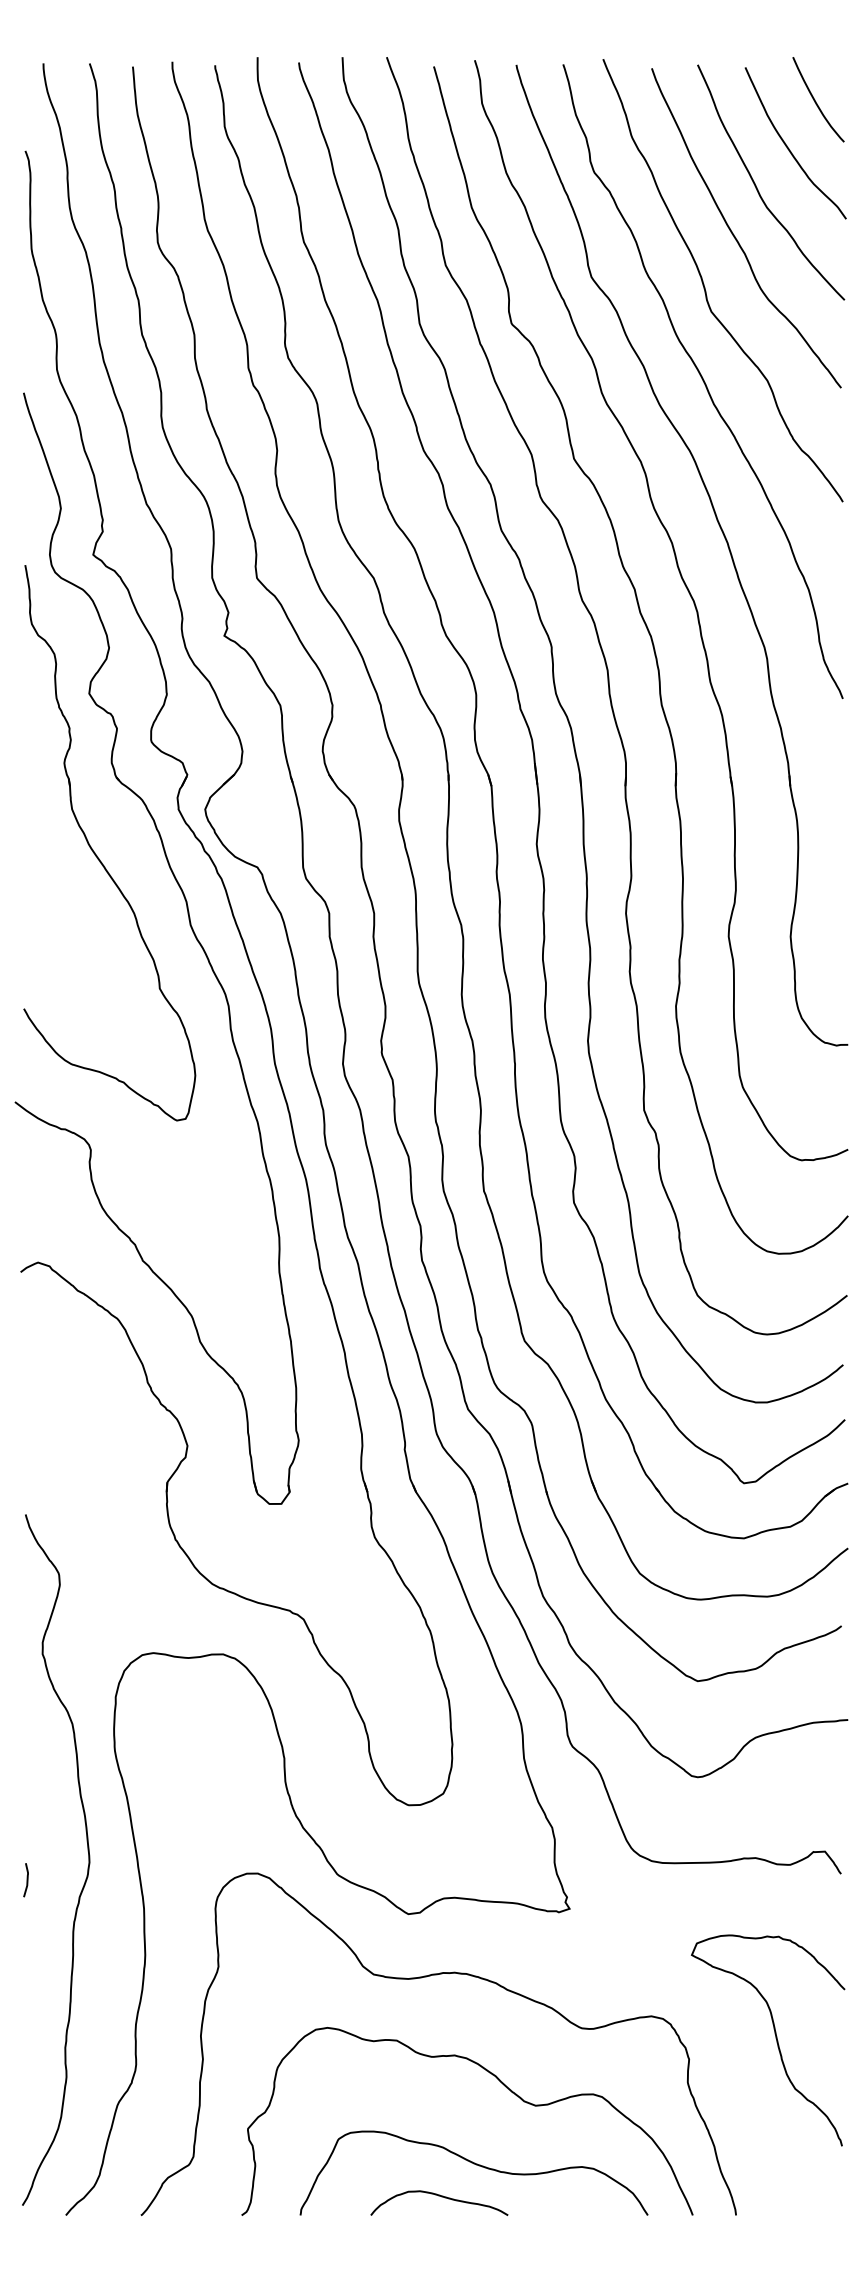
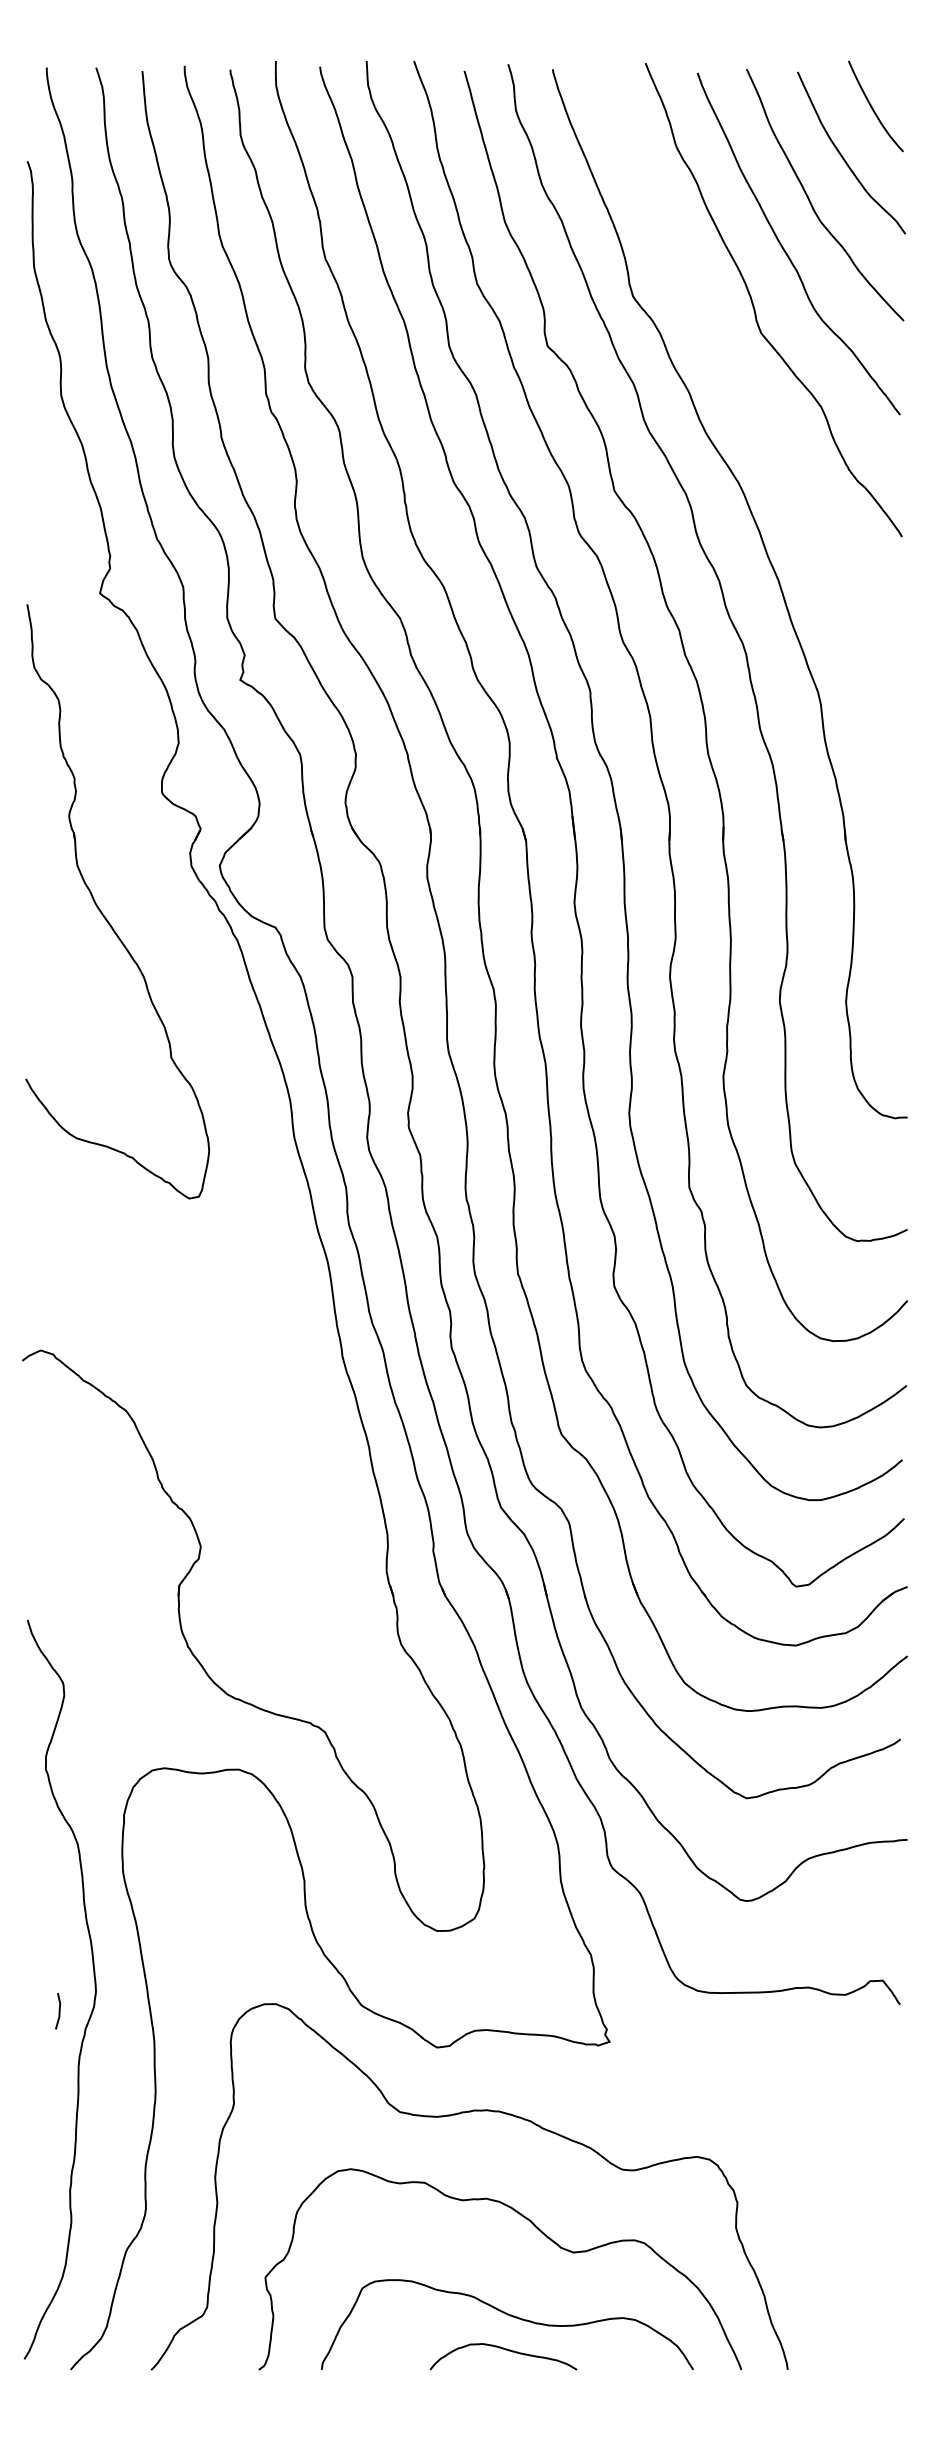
curve: (702, 381) -> (751, 407), removed
part: (192, 932) -> (206, 997), removed
curve: (26, 1880) -> (58, 2011), moved
curve: (775, 2038) -> (829, 2180), removed
curve: (441, 2197) -> (505, 2350), moved

